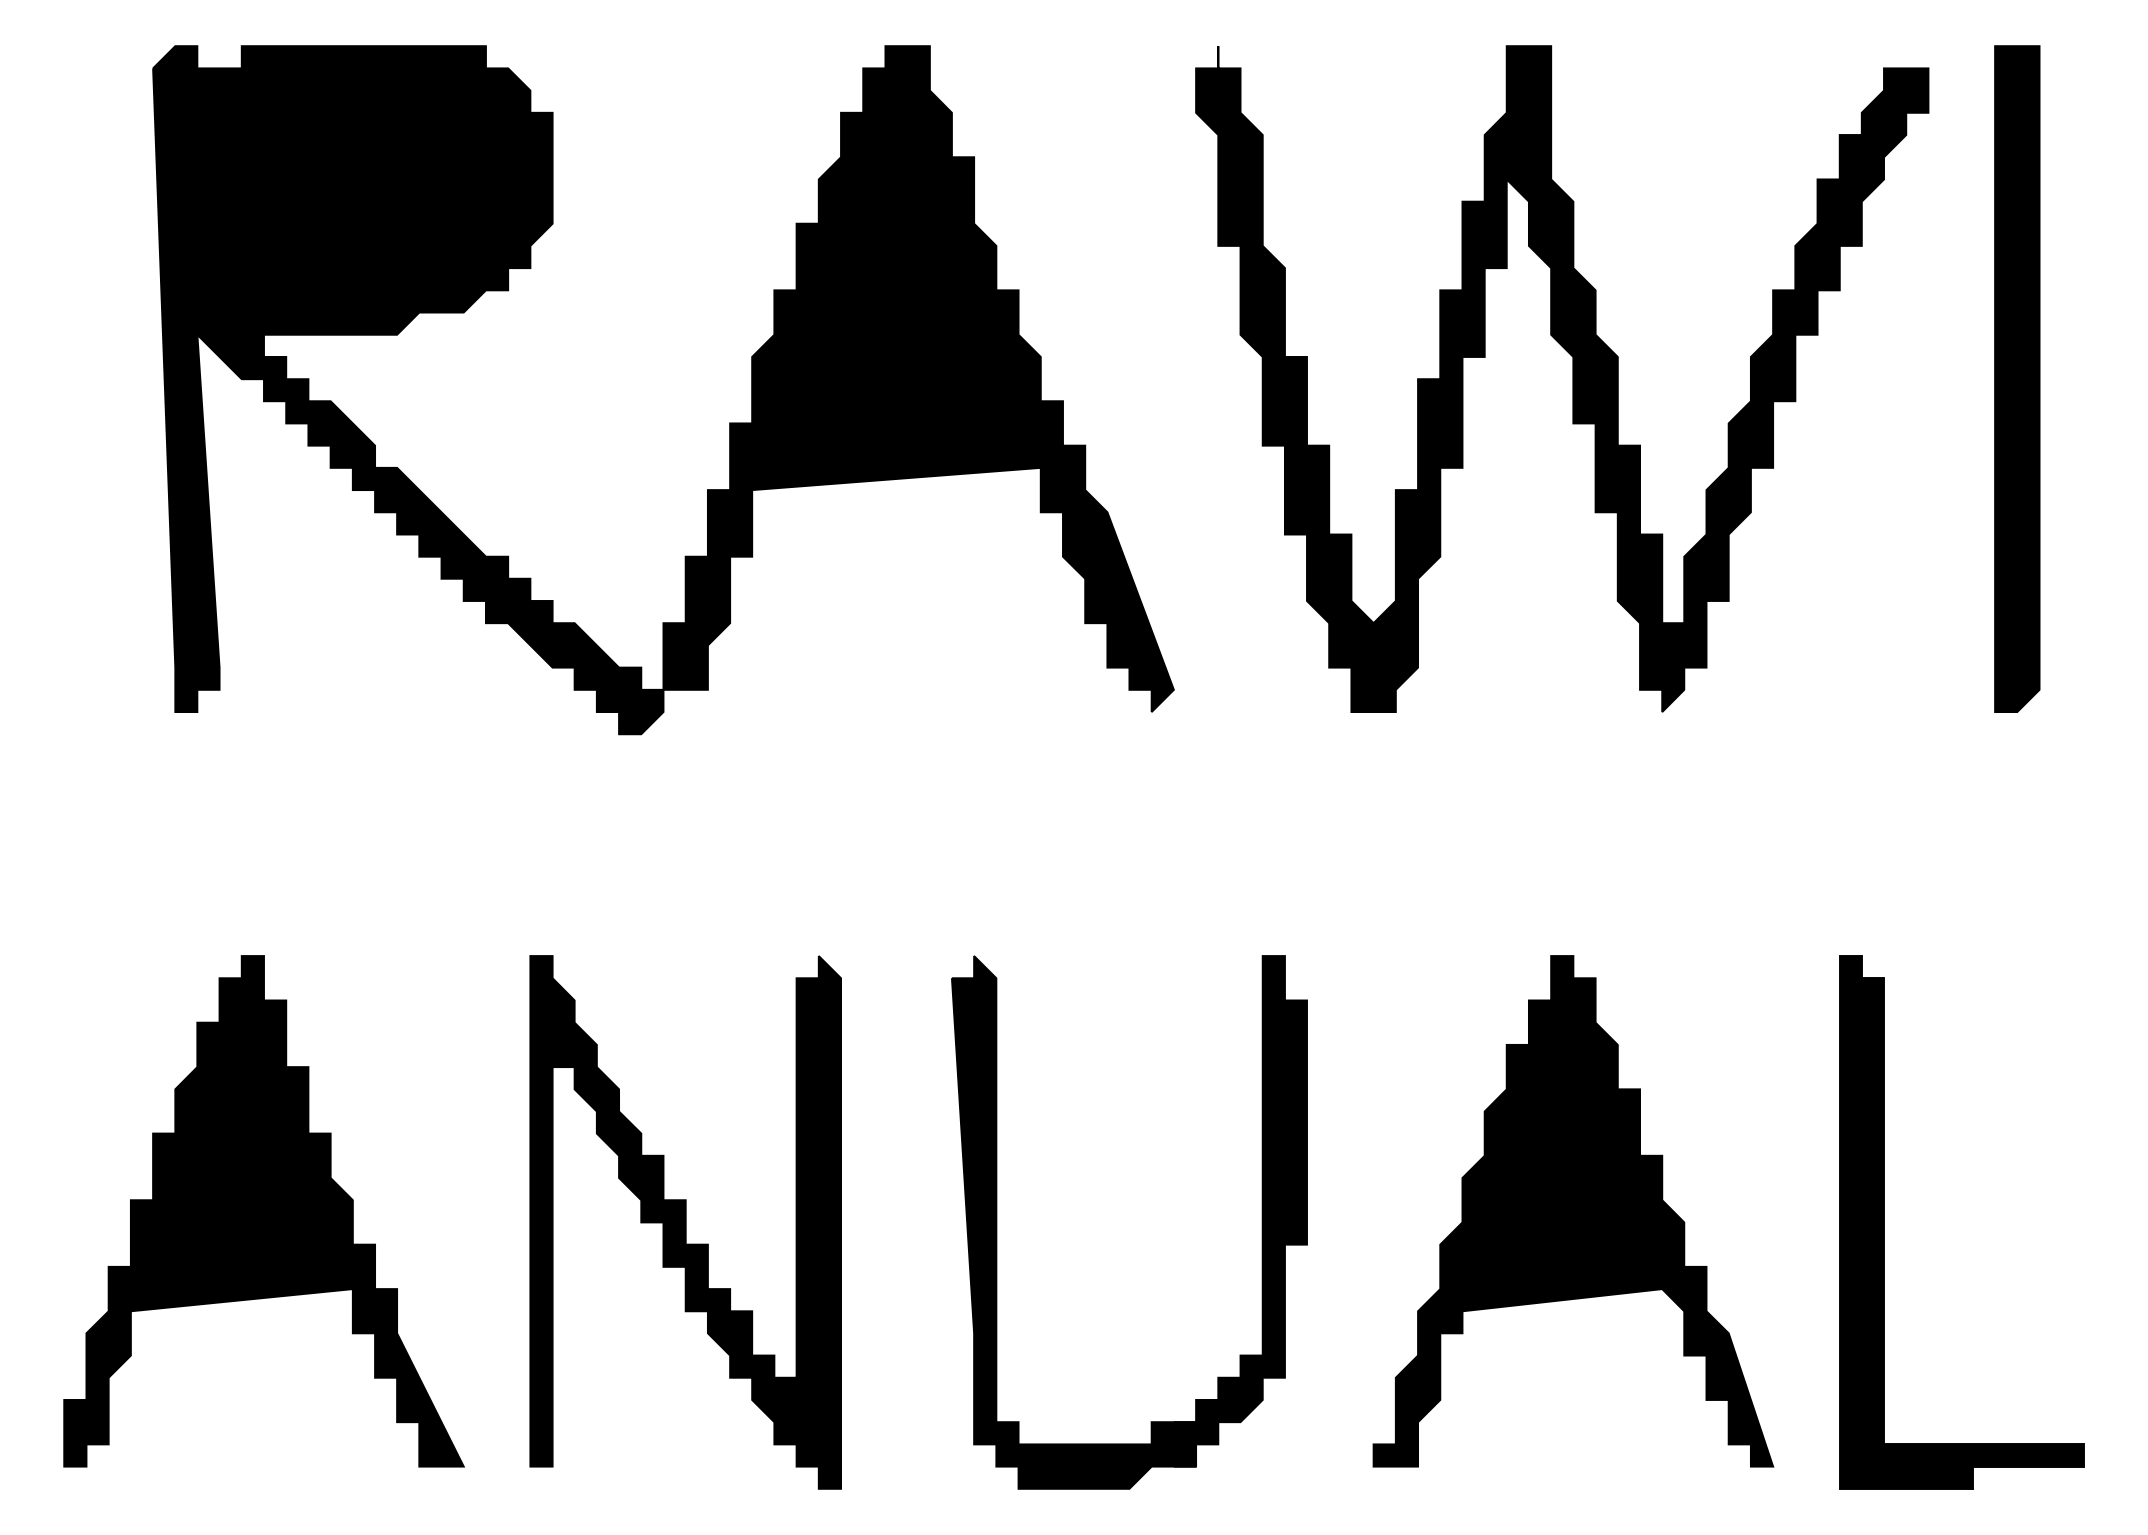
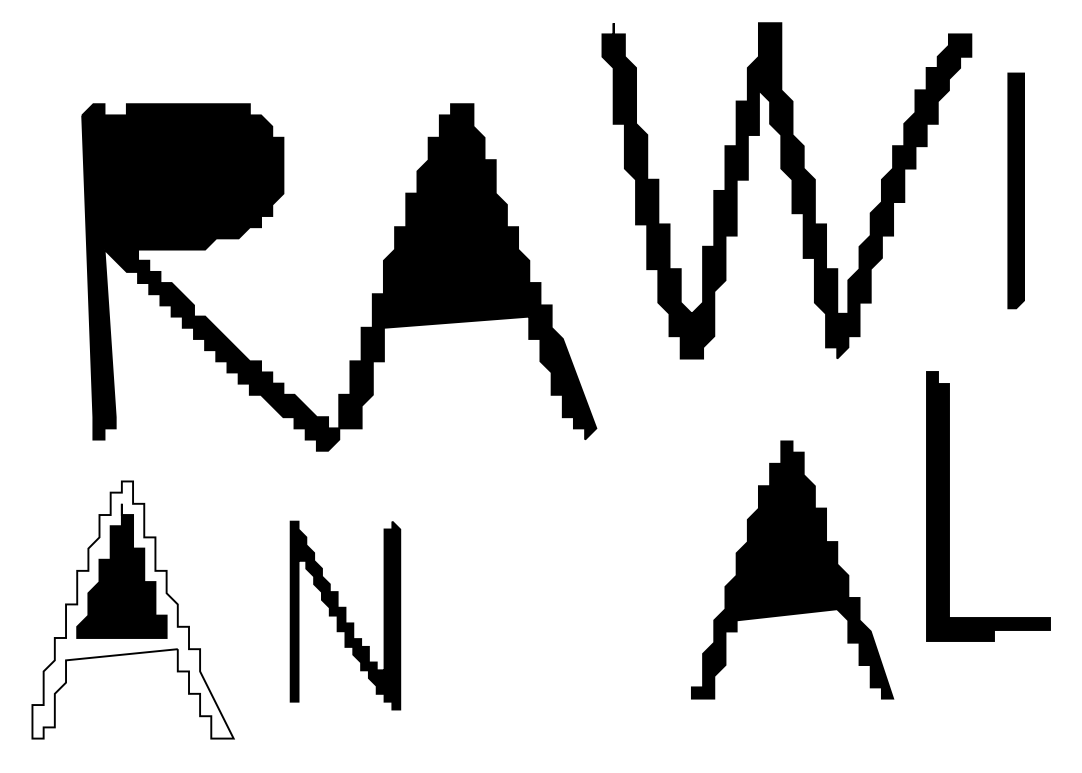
part: (2018, 378) -> (1016, 190), size x0.7
part: (727, 423) -> (371, 294), moved
fill: (262, 1210) -> (132, 609), removed
part: (1573, 1210) -> (792, 569), moved
part: (685, 1222) -> (345, 615), size x0.7
part: (997, 1222) -> (502, 615), removed
part: (1885, 1222) -> (949, 506), moved

